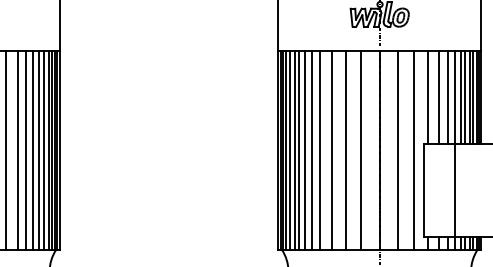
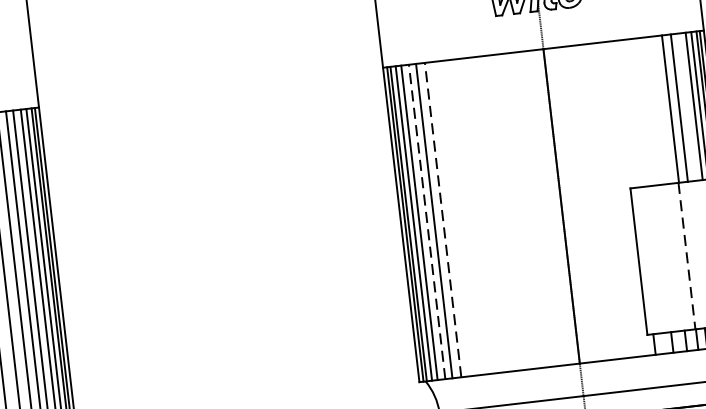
line: (427, 97) -> (627, 114), removed
line: (439, 97) -> (646, 112), removed
line: (447, 97) -> (658, 110), removed
line: (465, 97) -> (687, 107), removed
line: (311, 149) -> (453, 217), removed
line: (320, 149) -> (468, 215), removed
line: (331, 149) -> (485, 213), removed
line: (345, 149) -> (507, 211), removed
line: (361, 149) -> (532, 208), removed
line: (398, 149) -> (591, 201), removed
line: (413, 149) -> (614, 198), removed
line: (294, 150) -> (427, 222), solid -> dashed
line: (304, 150) -> (442, 220), solid -> dashed
line: (454, 190) -> (686, 256), solid -> dashed

